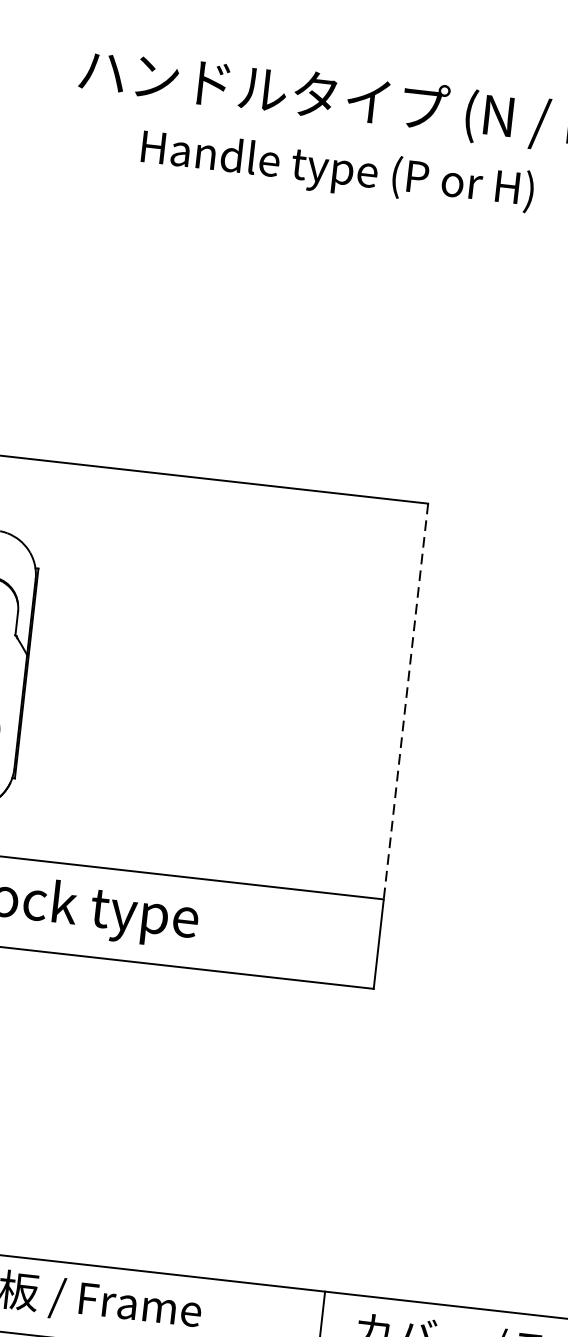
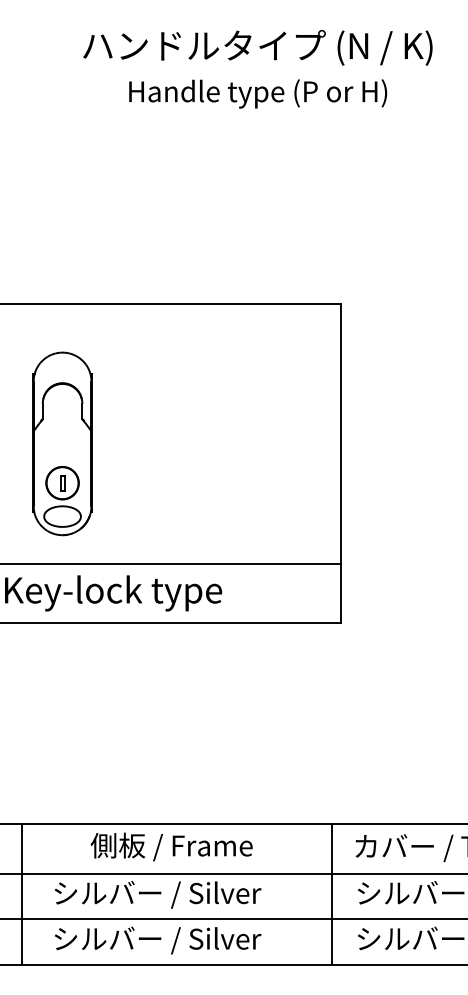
line: (406, 702) -> (341, 434), dashed -> solid

